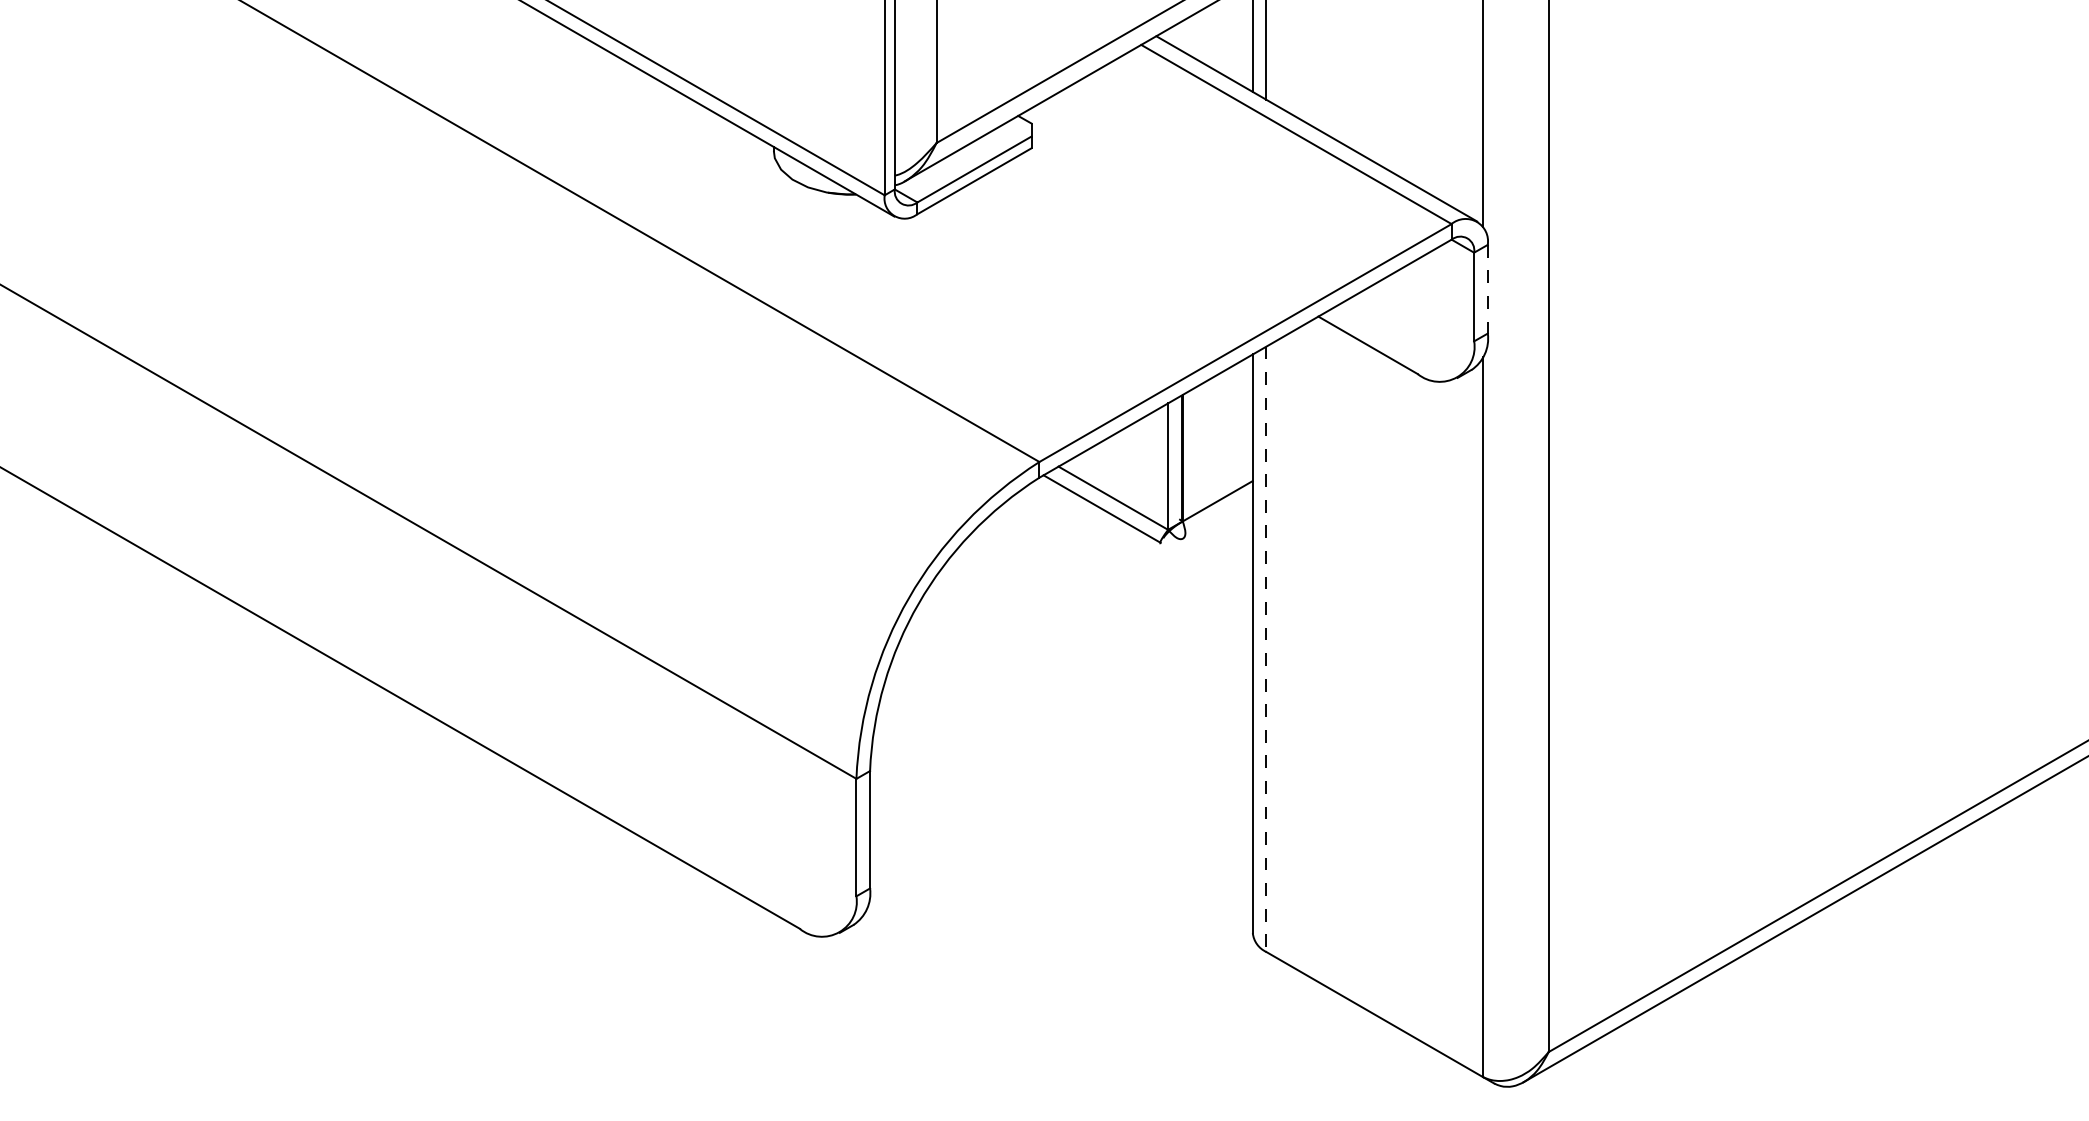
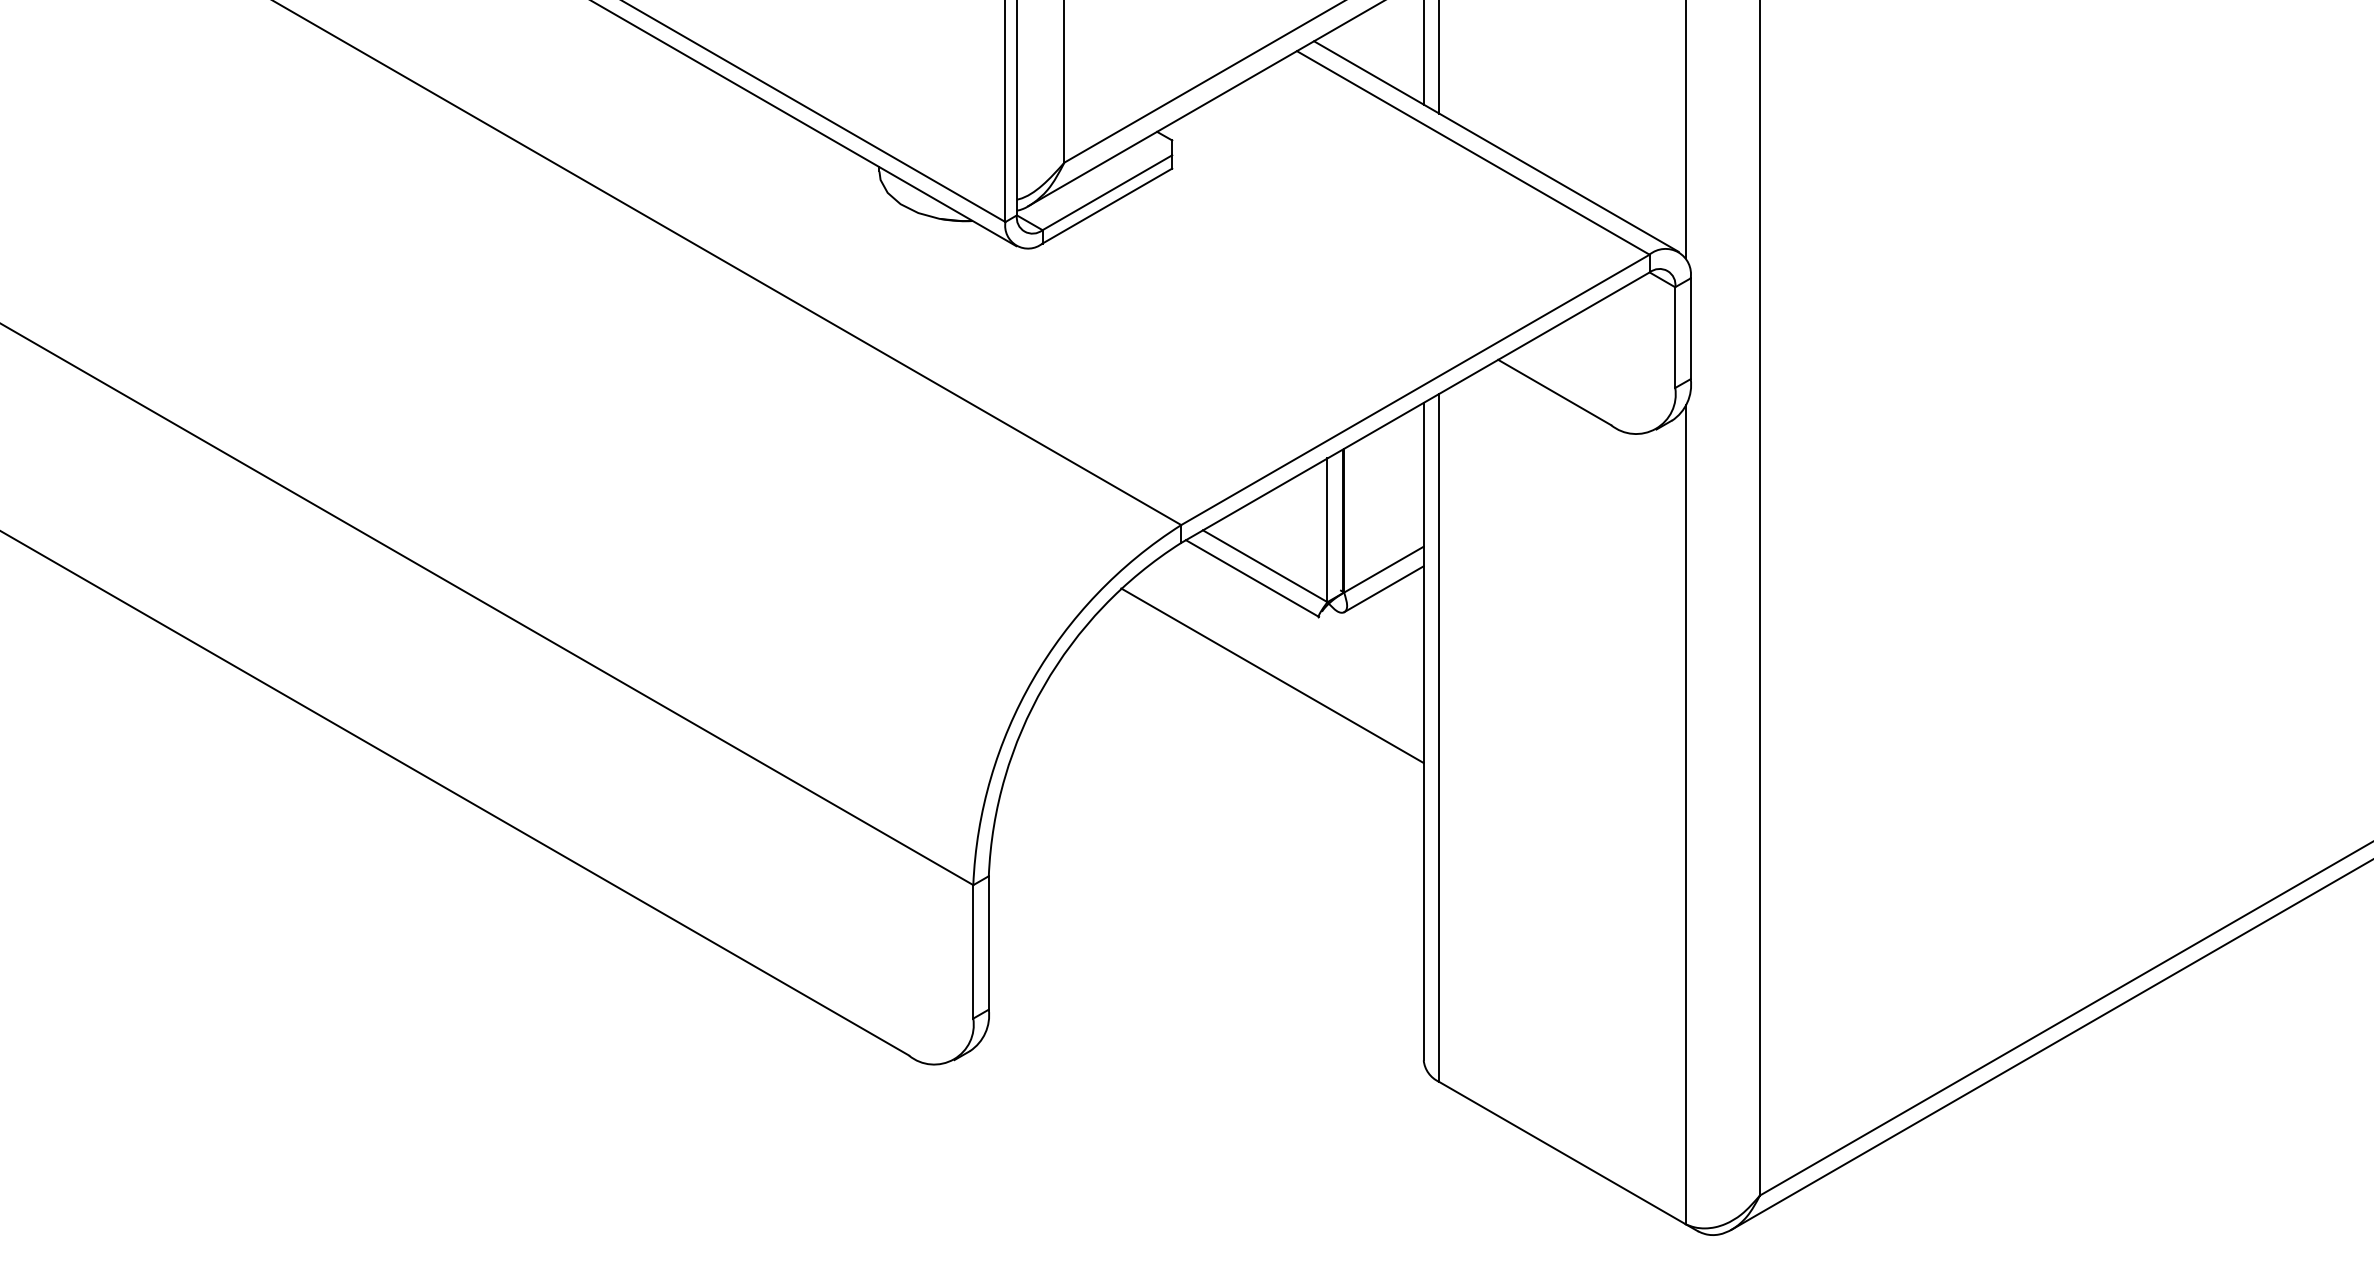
line: (1487, 289) -> (1690, 329), dashed -> solid
line: (1217, 518) -> (1383, 589), added
line: (1119, 594) -> (1272, 675), added
line: (1266, 649) -> (1439, 738), dashed -> solid

